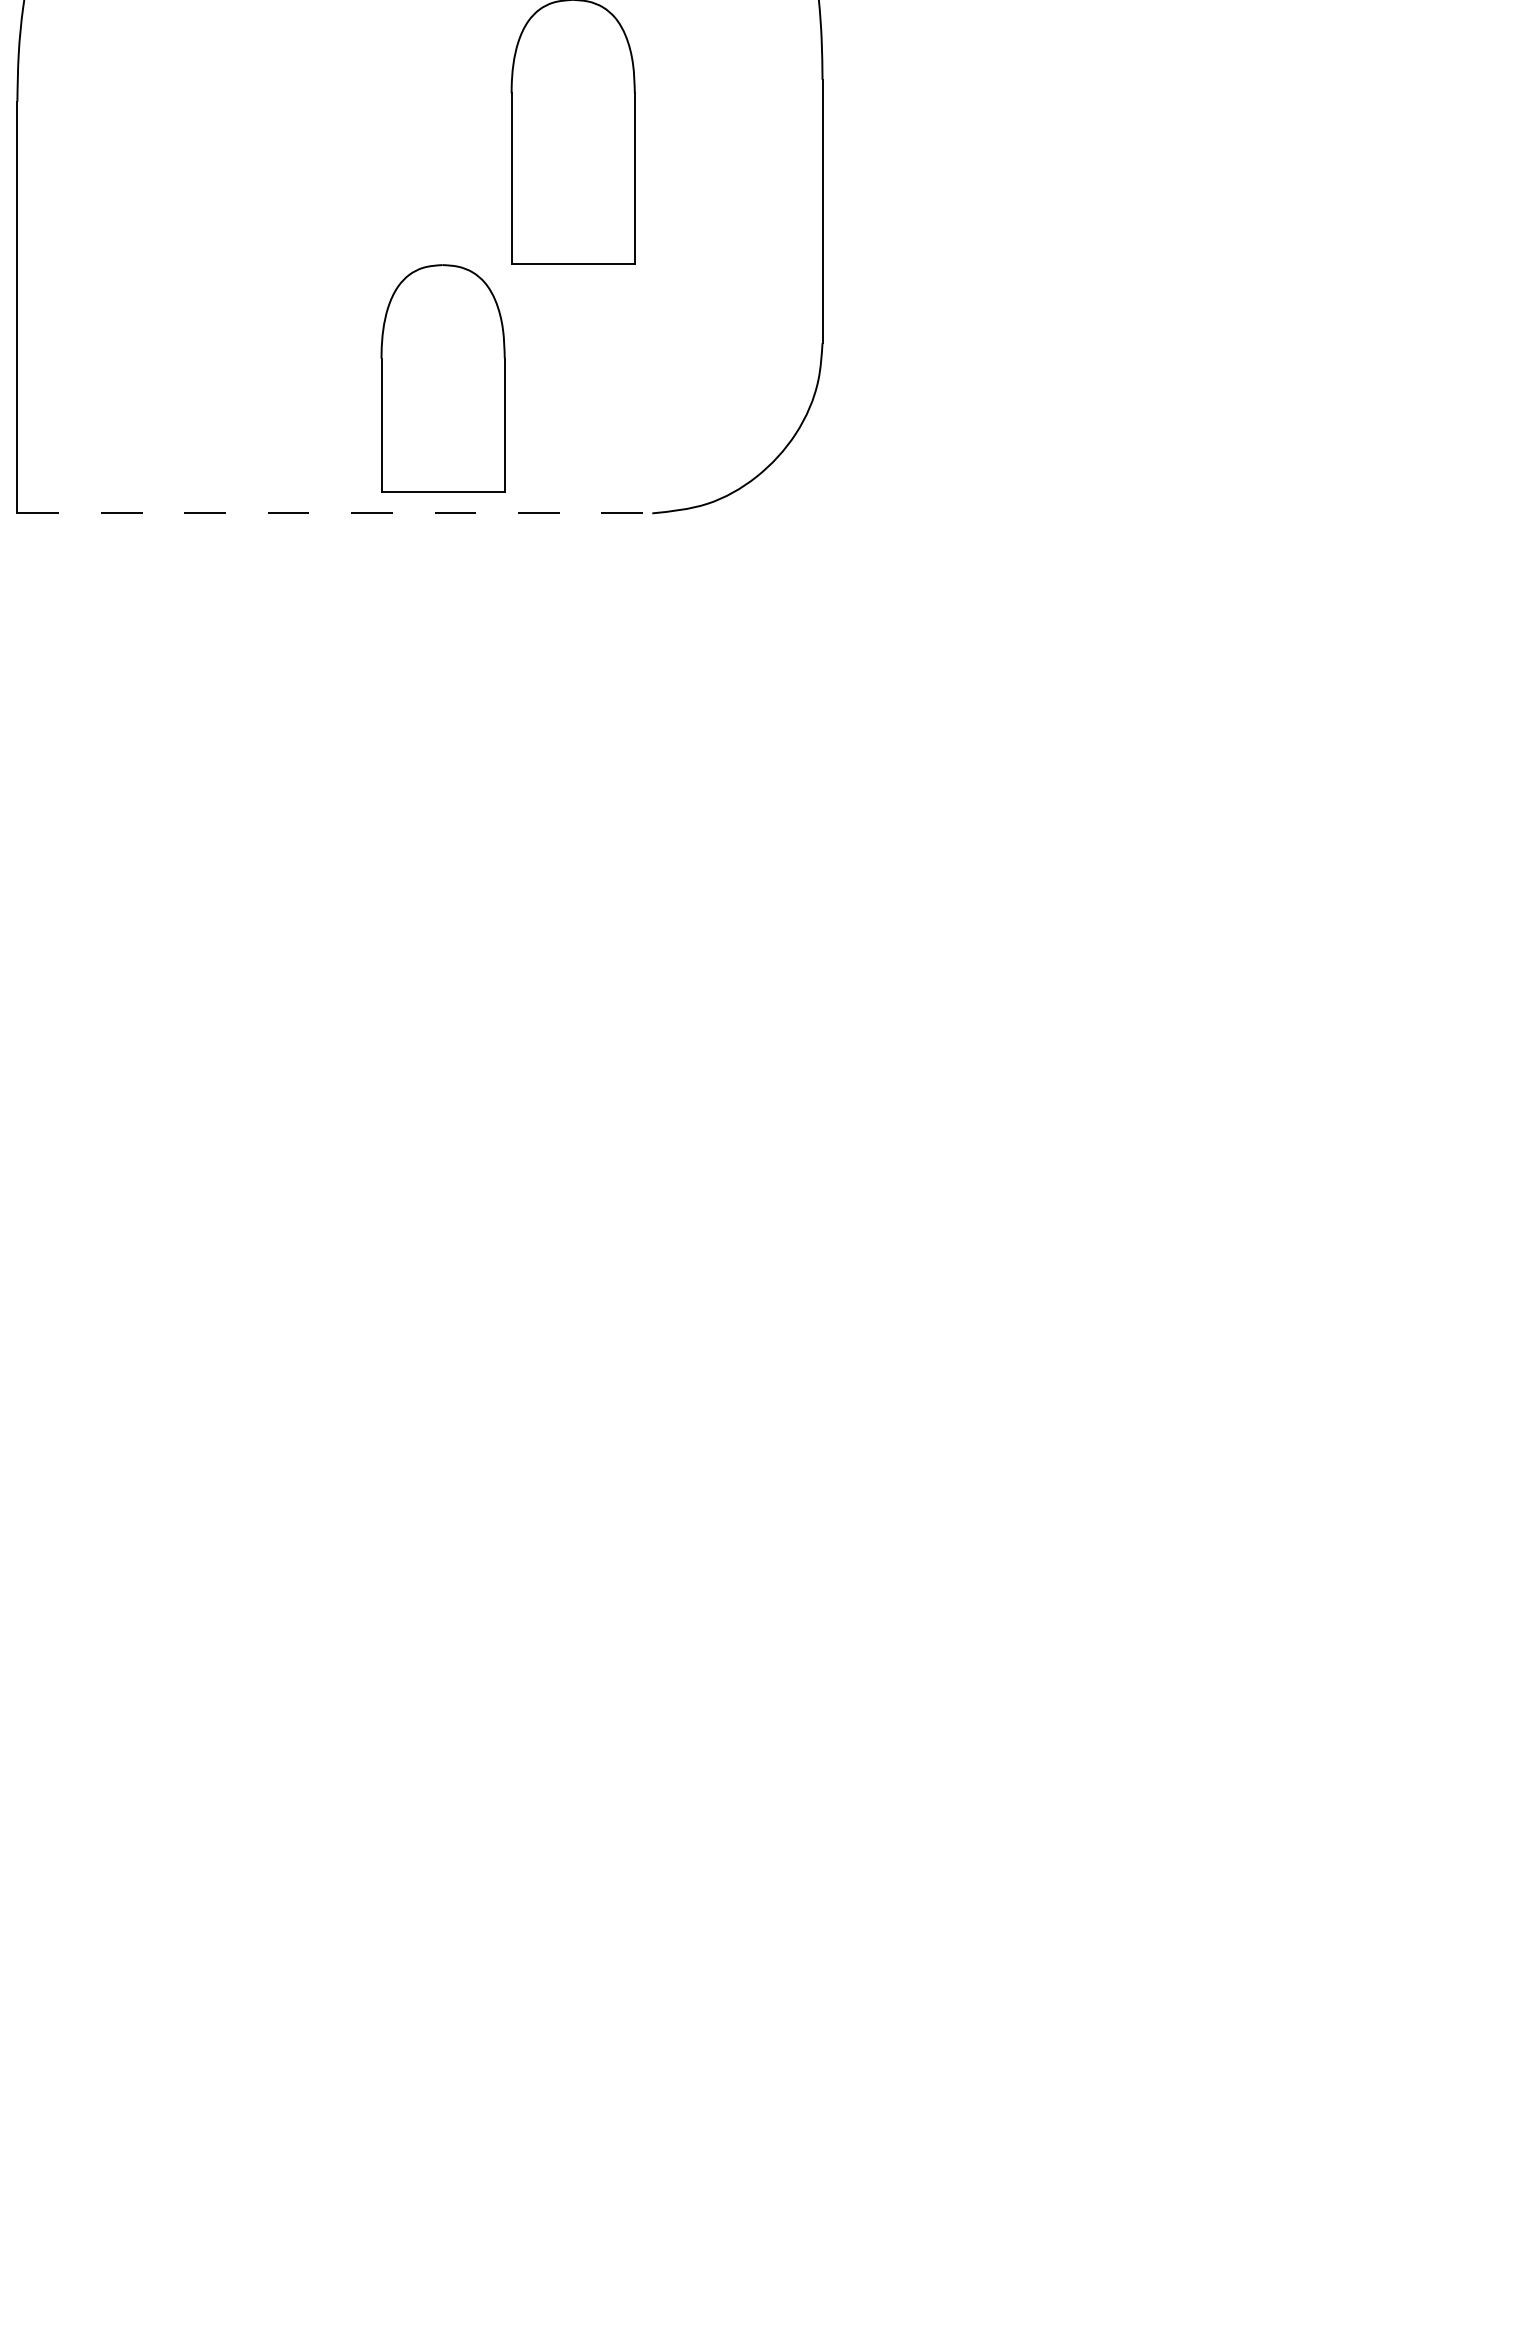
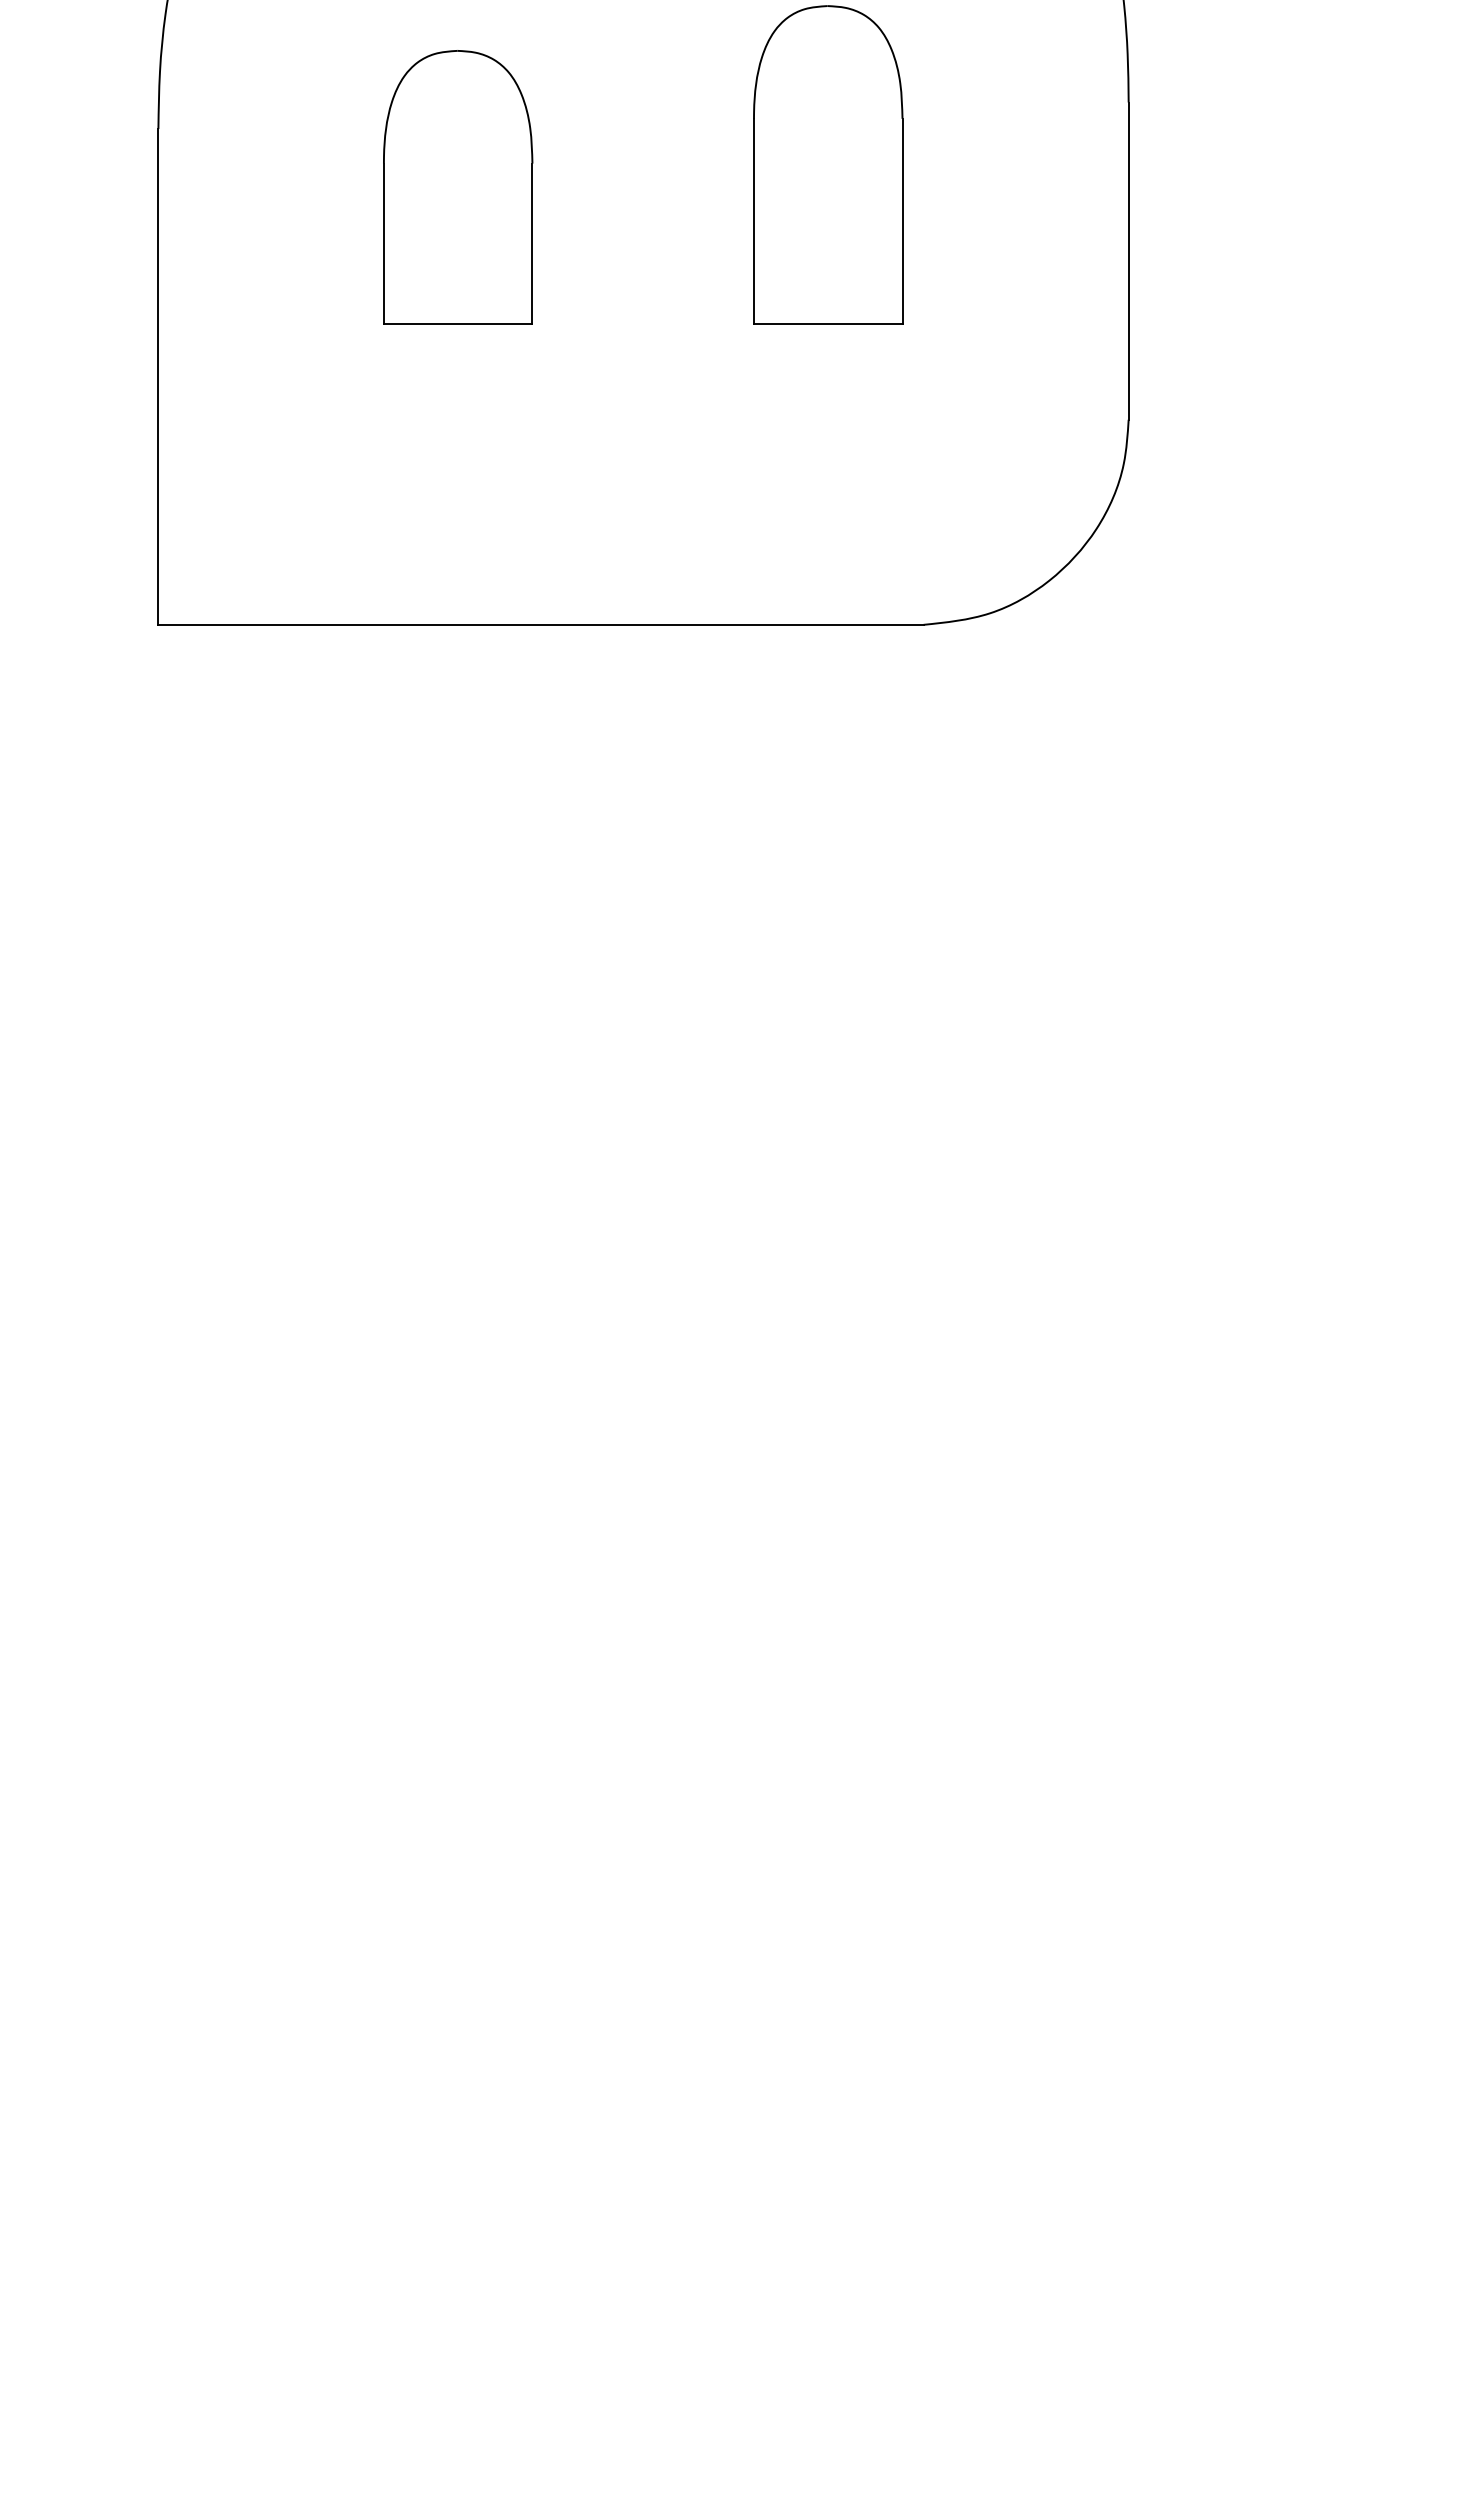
part: (442, 378) -> (457, 187), moved
line: (335, 513) -> (541, 624), dashed -> solid

